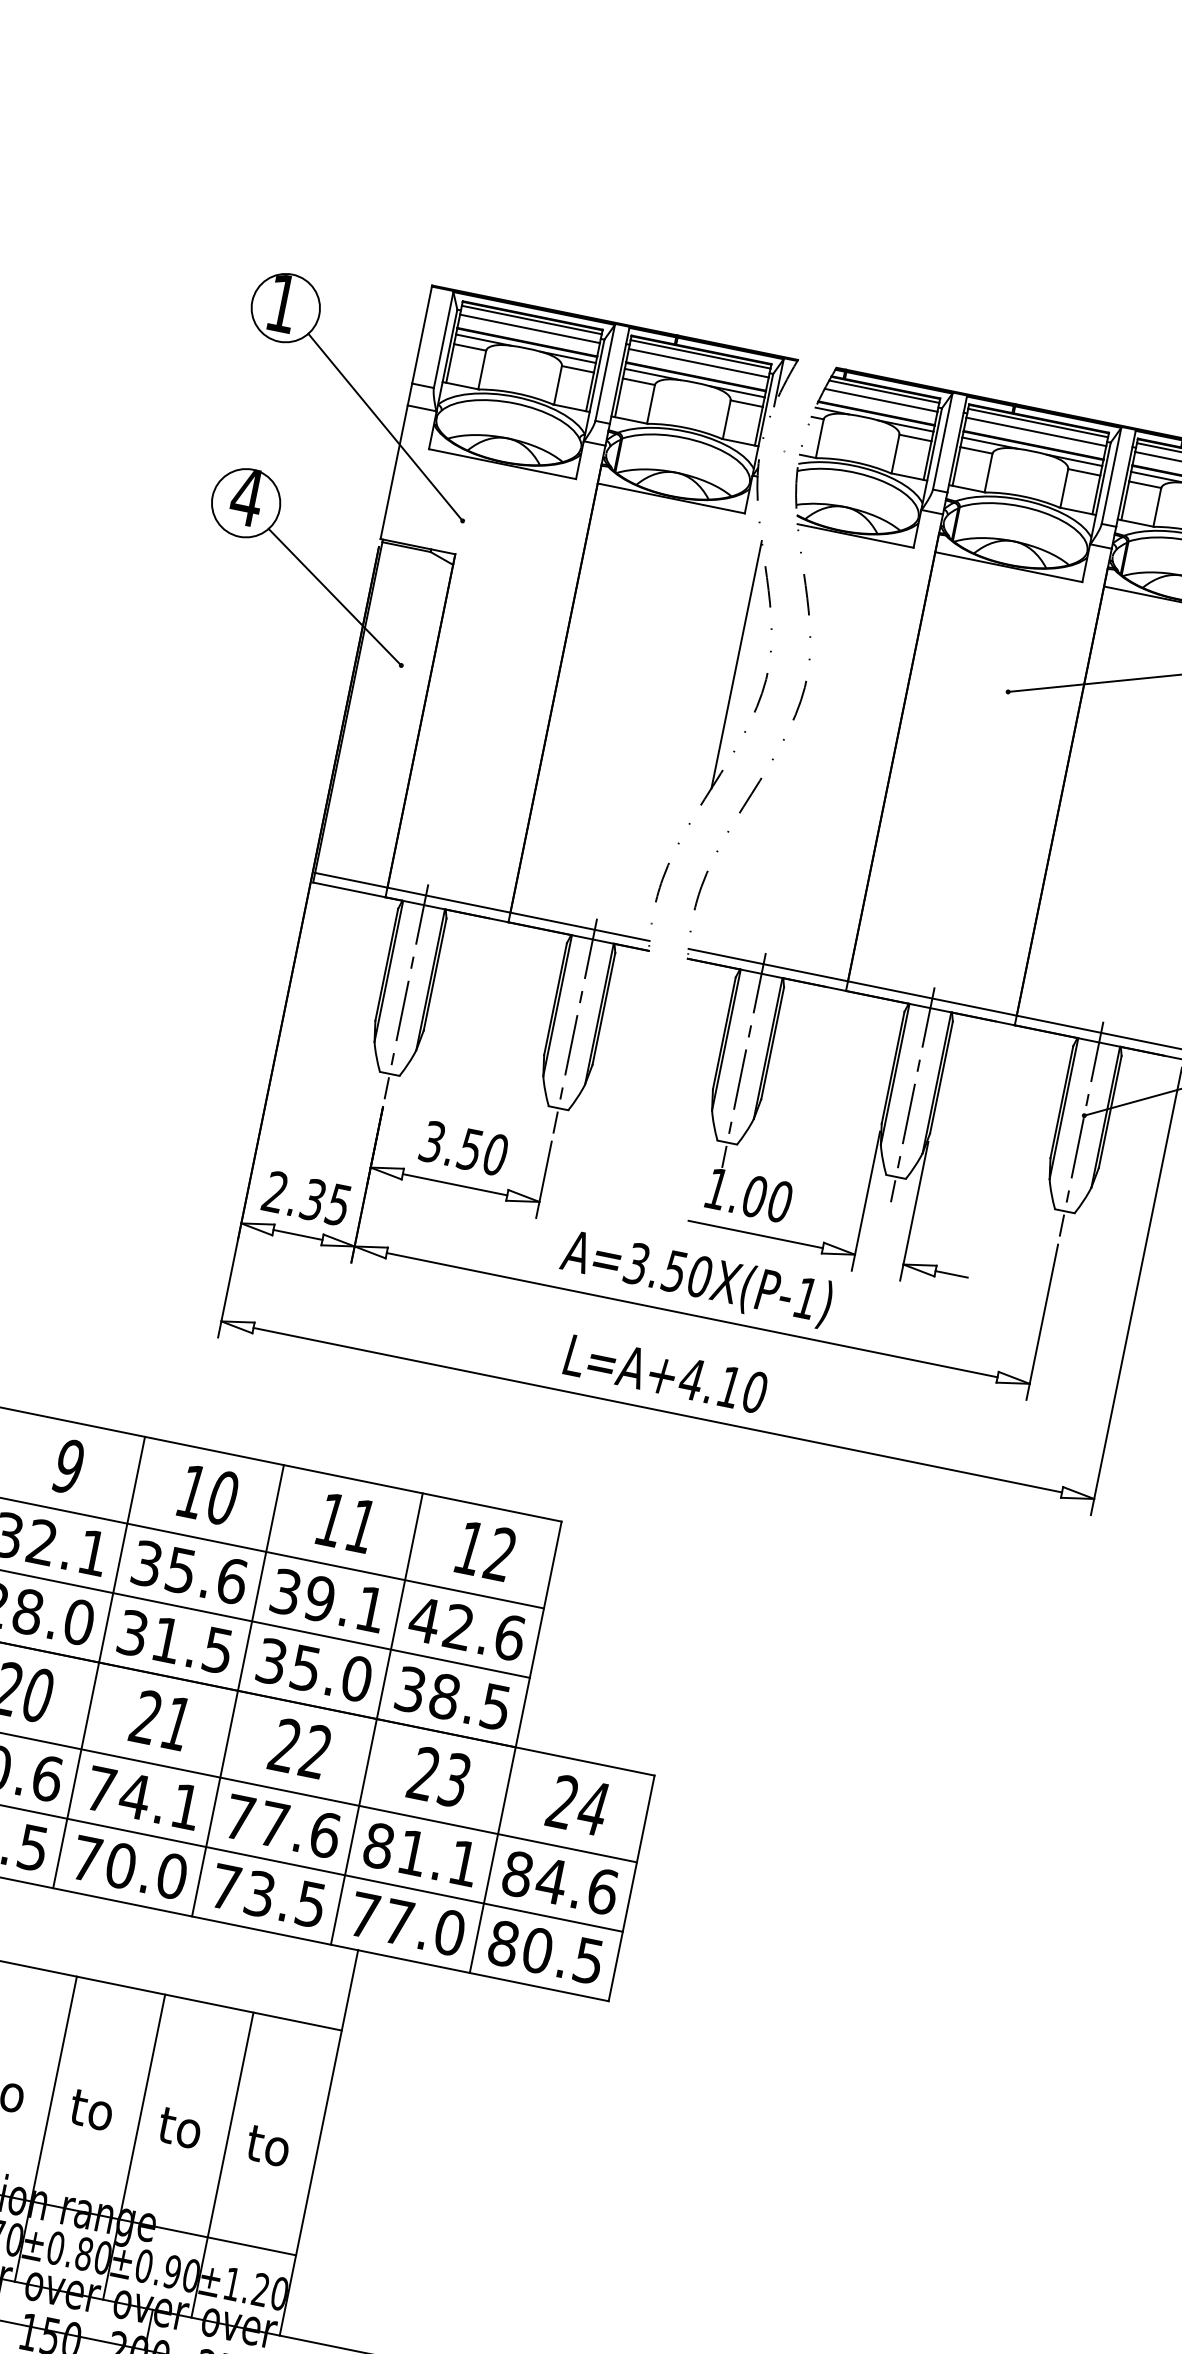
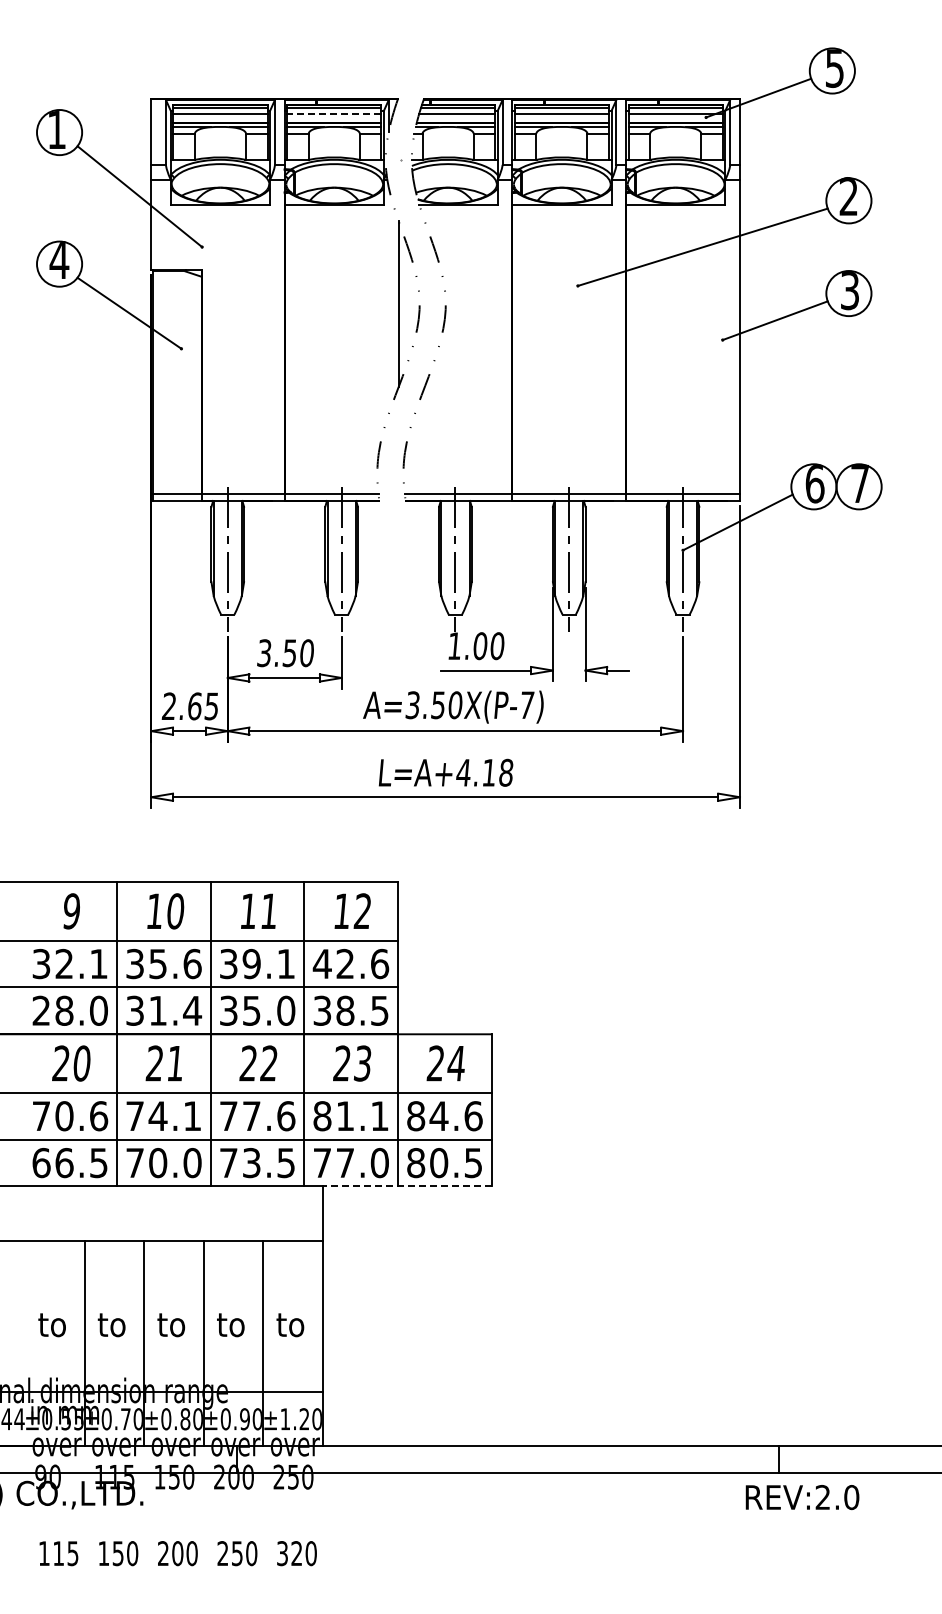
line: (697, 362) -> (333, 113), solid -> dashed
text: (312, 1199) -> (194, 706), 2.35 -> 2.65
text: (807, 1297) -> (527, 704), A=3.50X(P-1) -> A=3.50X(P-7)
text: (755, 1391) -> (506, 772), L=A+4.10 -> L=A+4.18
text: (218, 1650) -> (192, 1010), 31.5 -> 31.4
line: (482, 1975) -> (406, 1186), solid -> dashed

